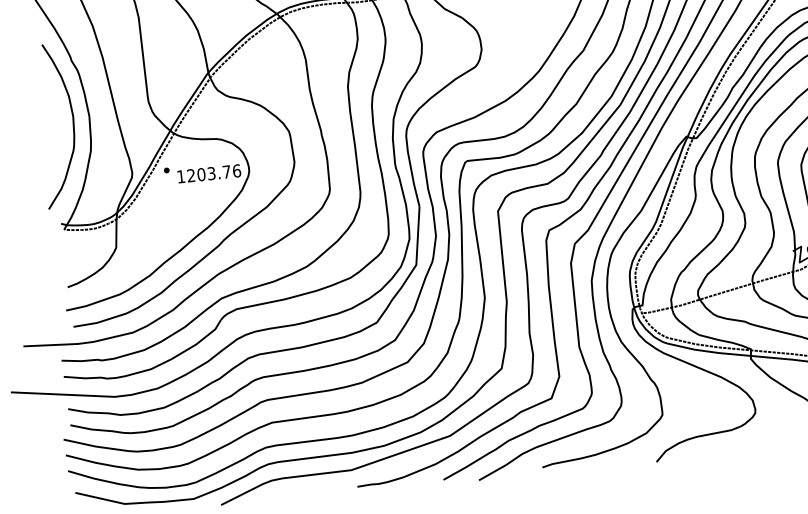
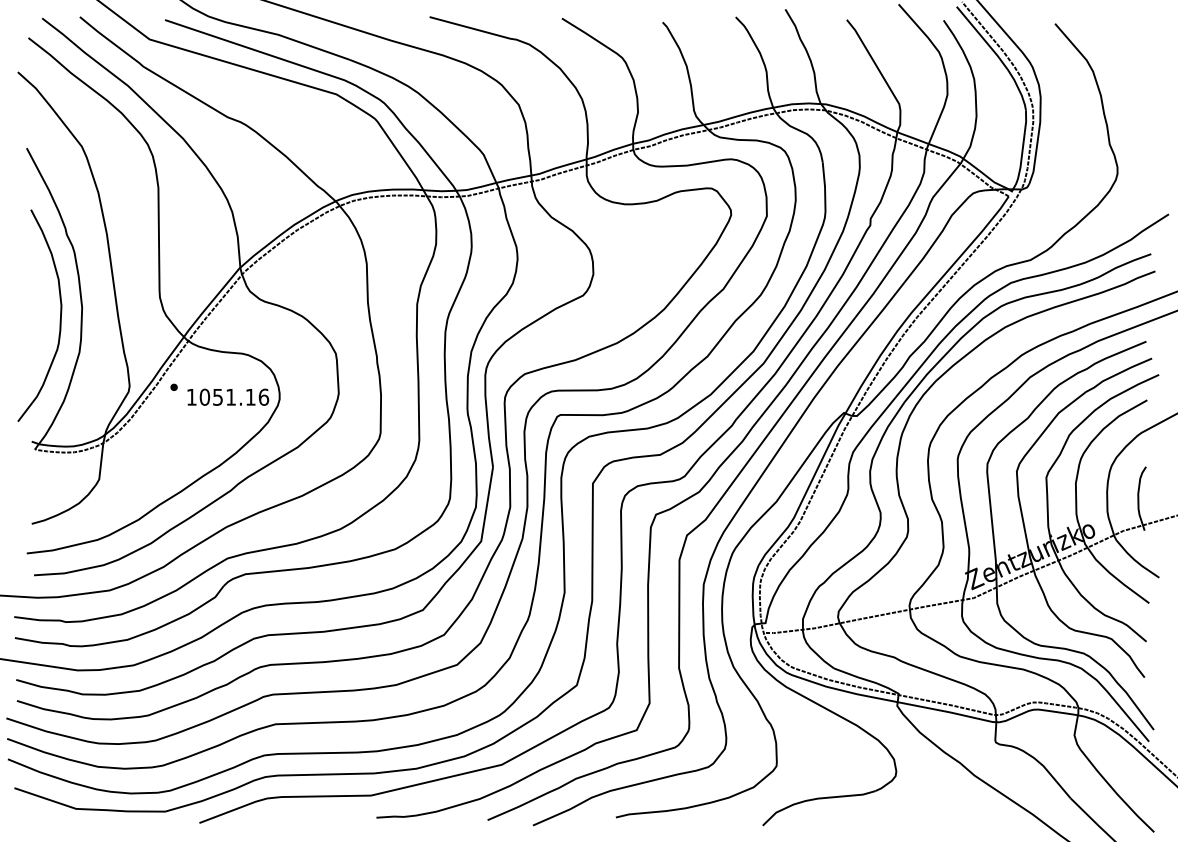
text: (208, 173) -> (227, 396), 1203.76 -> 1051.16

